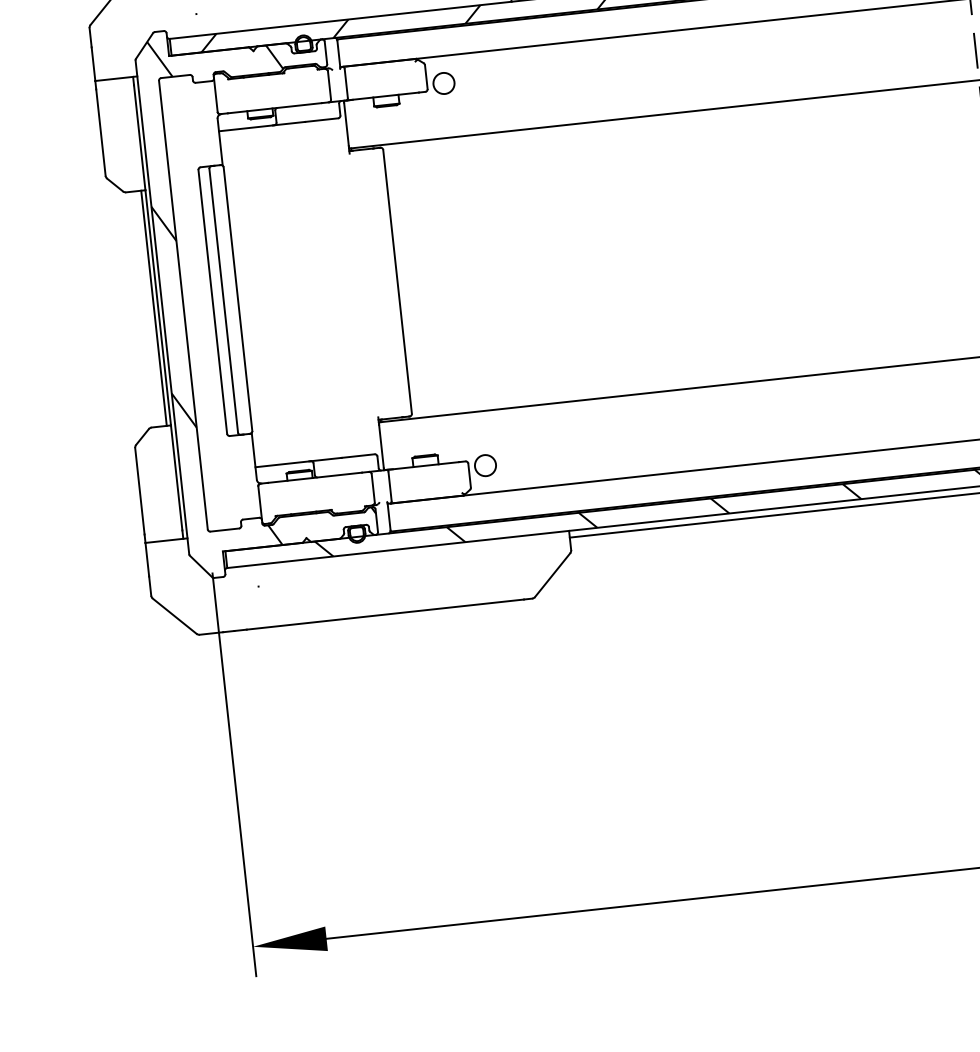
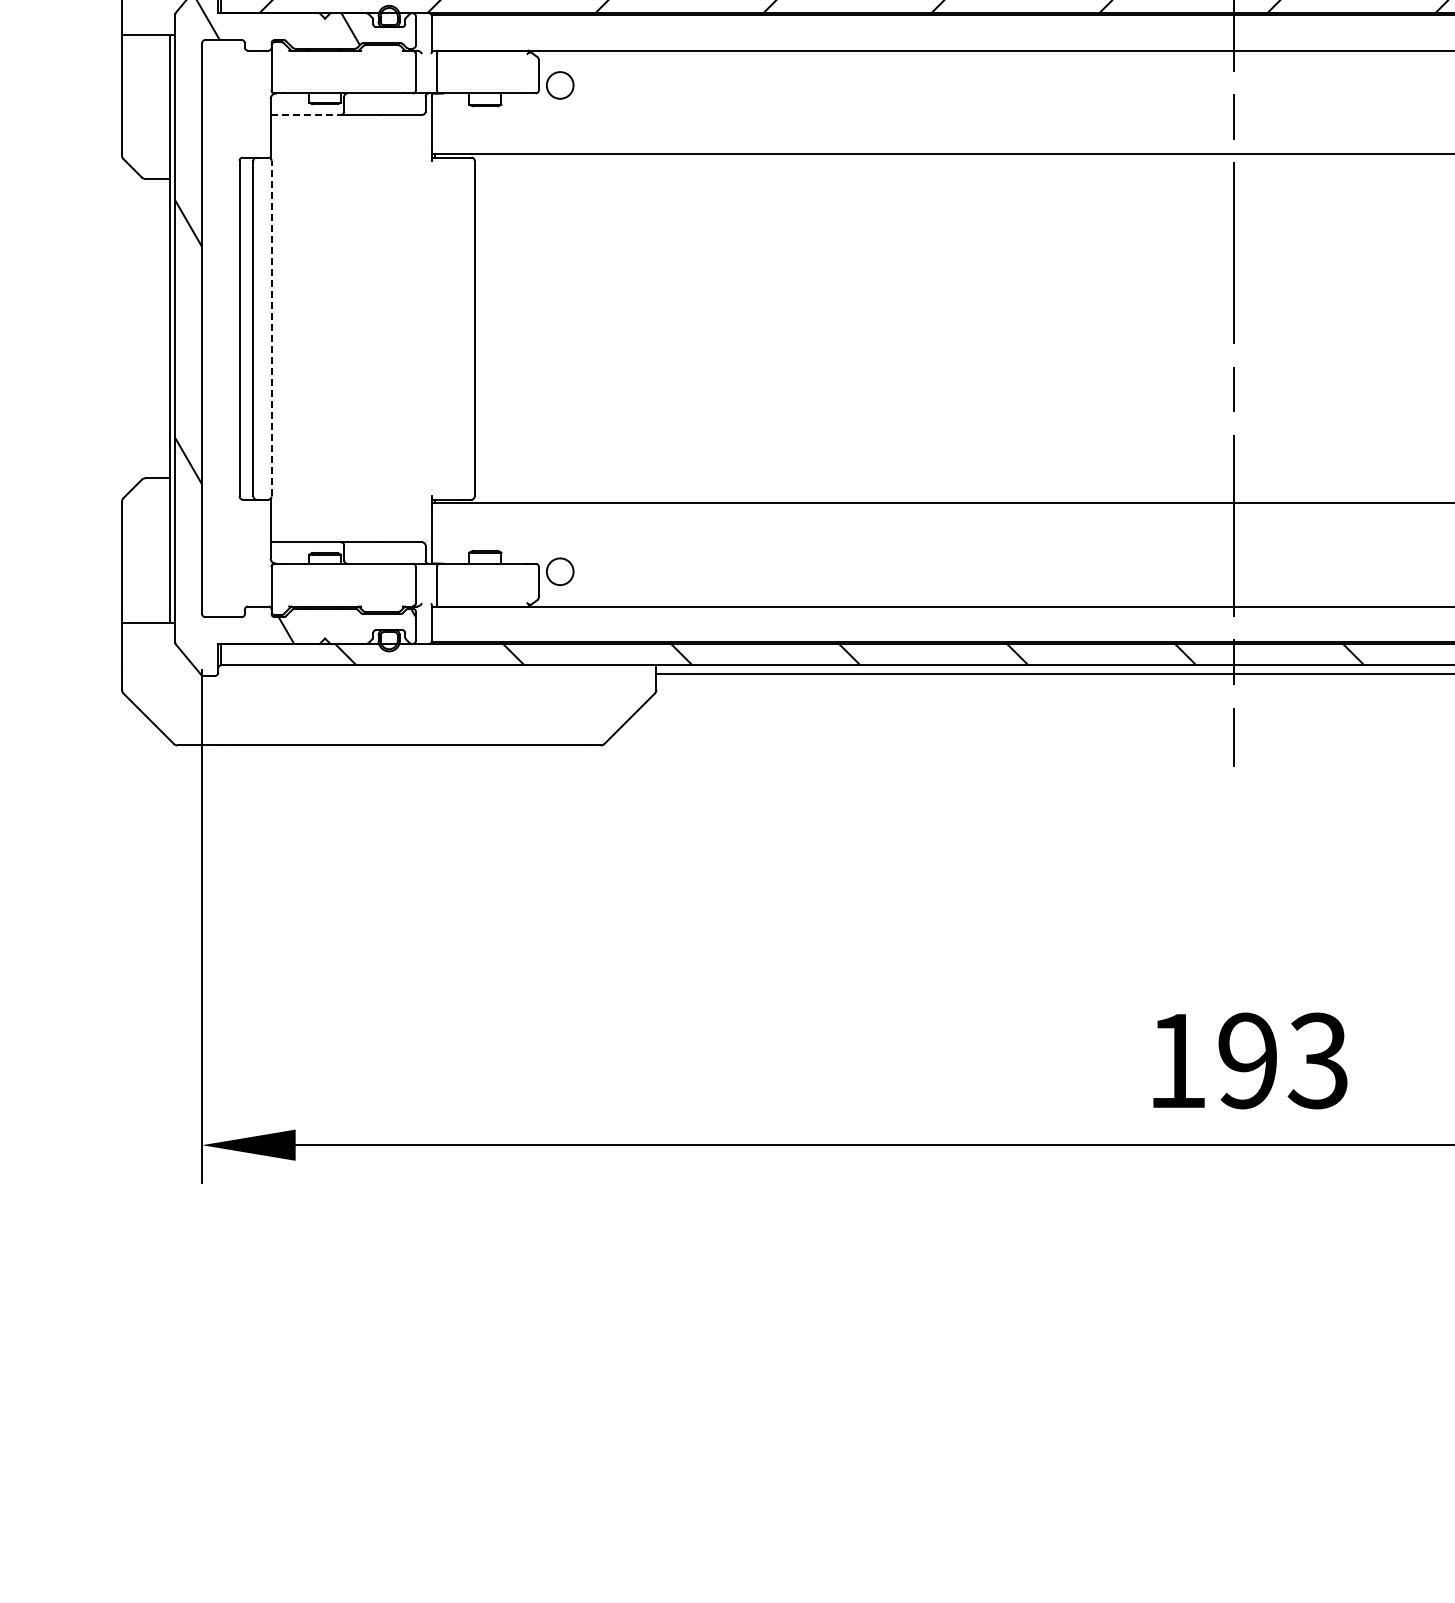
line: (246, 128) -> (305, 114), solid -> dashed
line: (237, 299) -> (271, 328), solid -> dashed
line: (153, 308) -> (164, 328), removed

